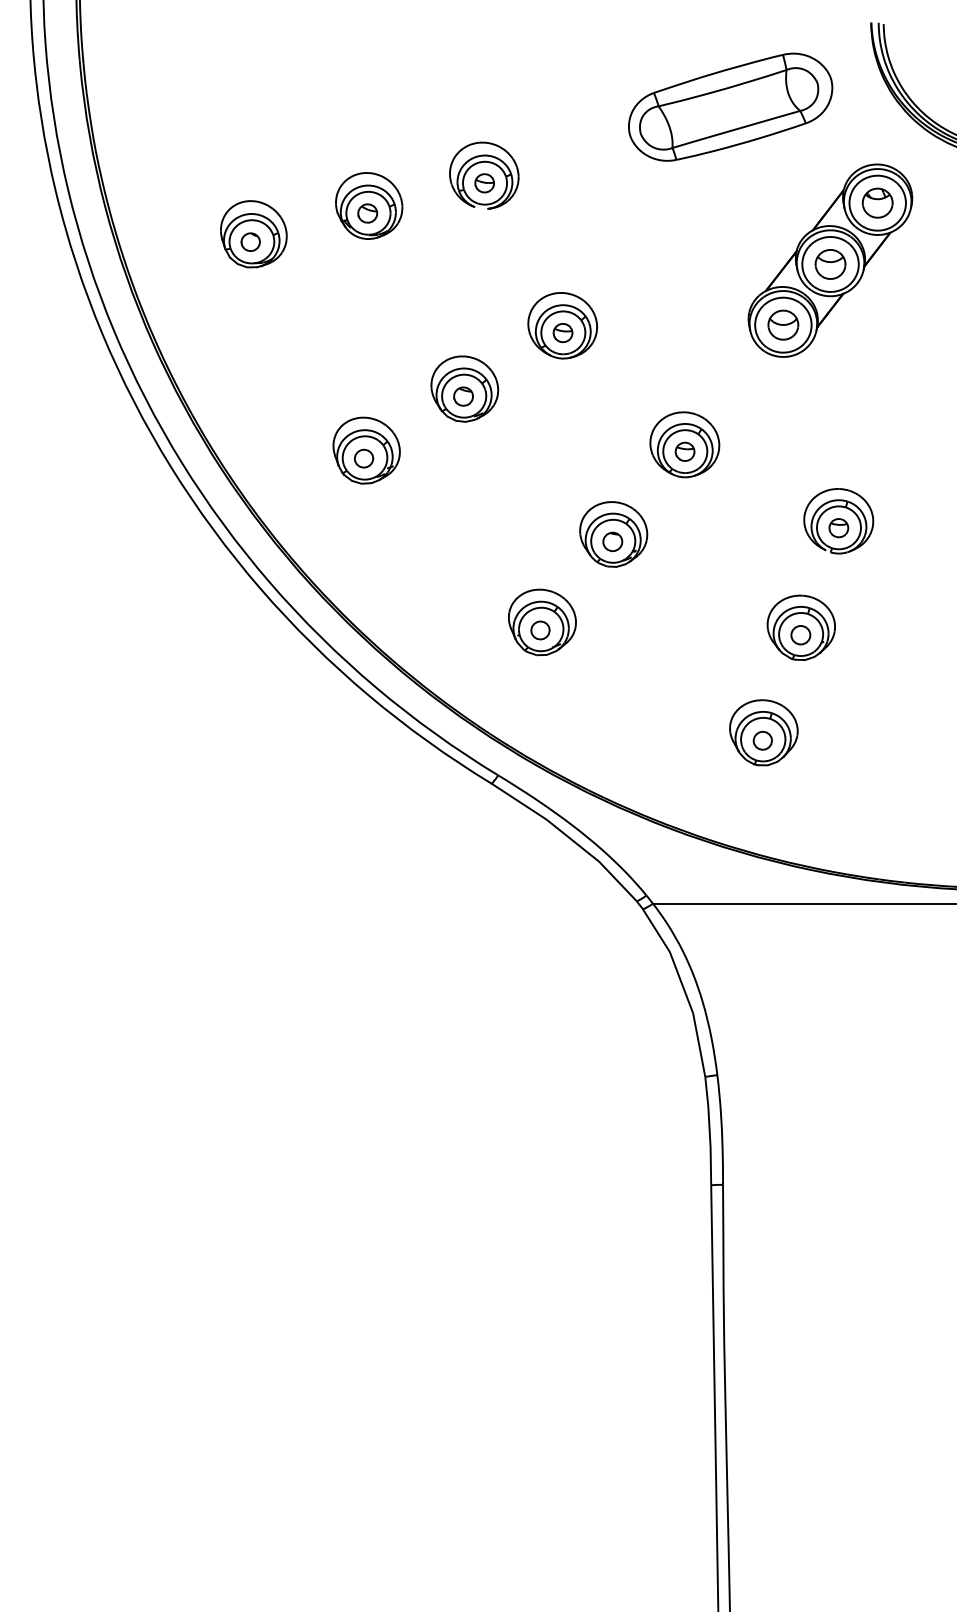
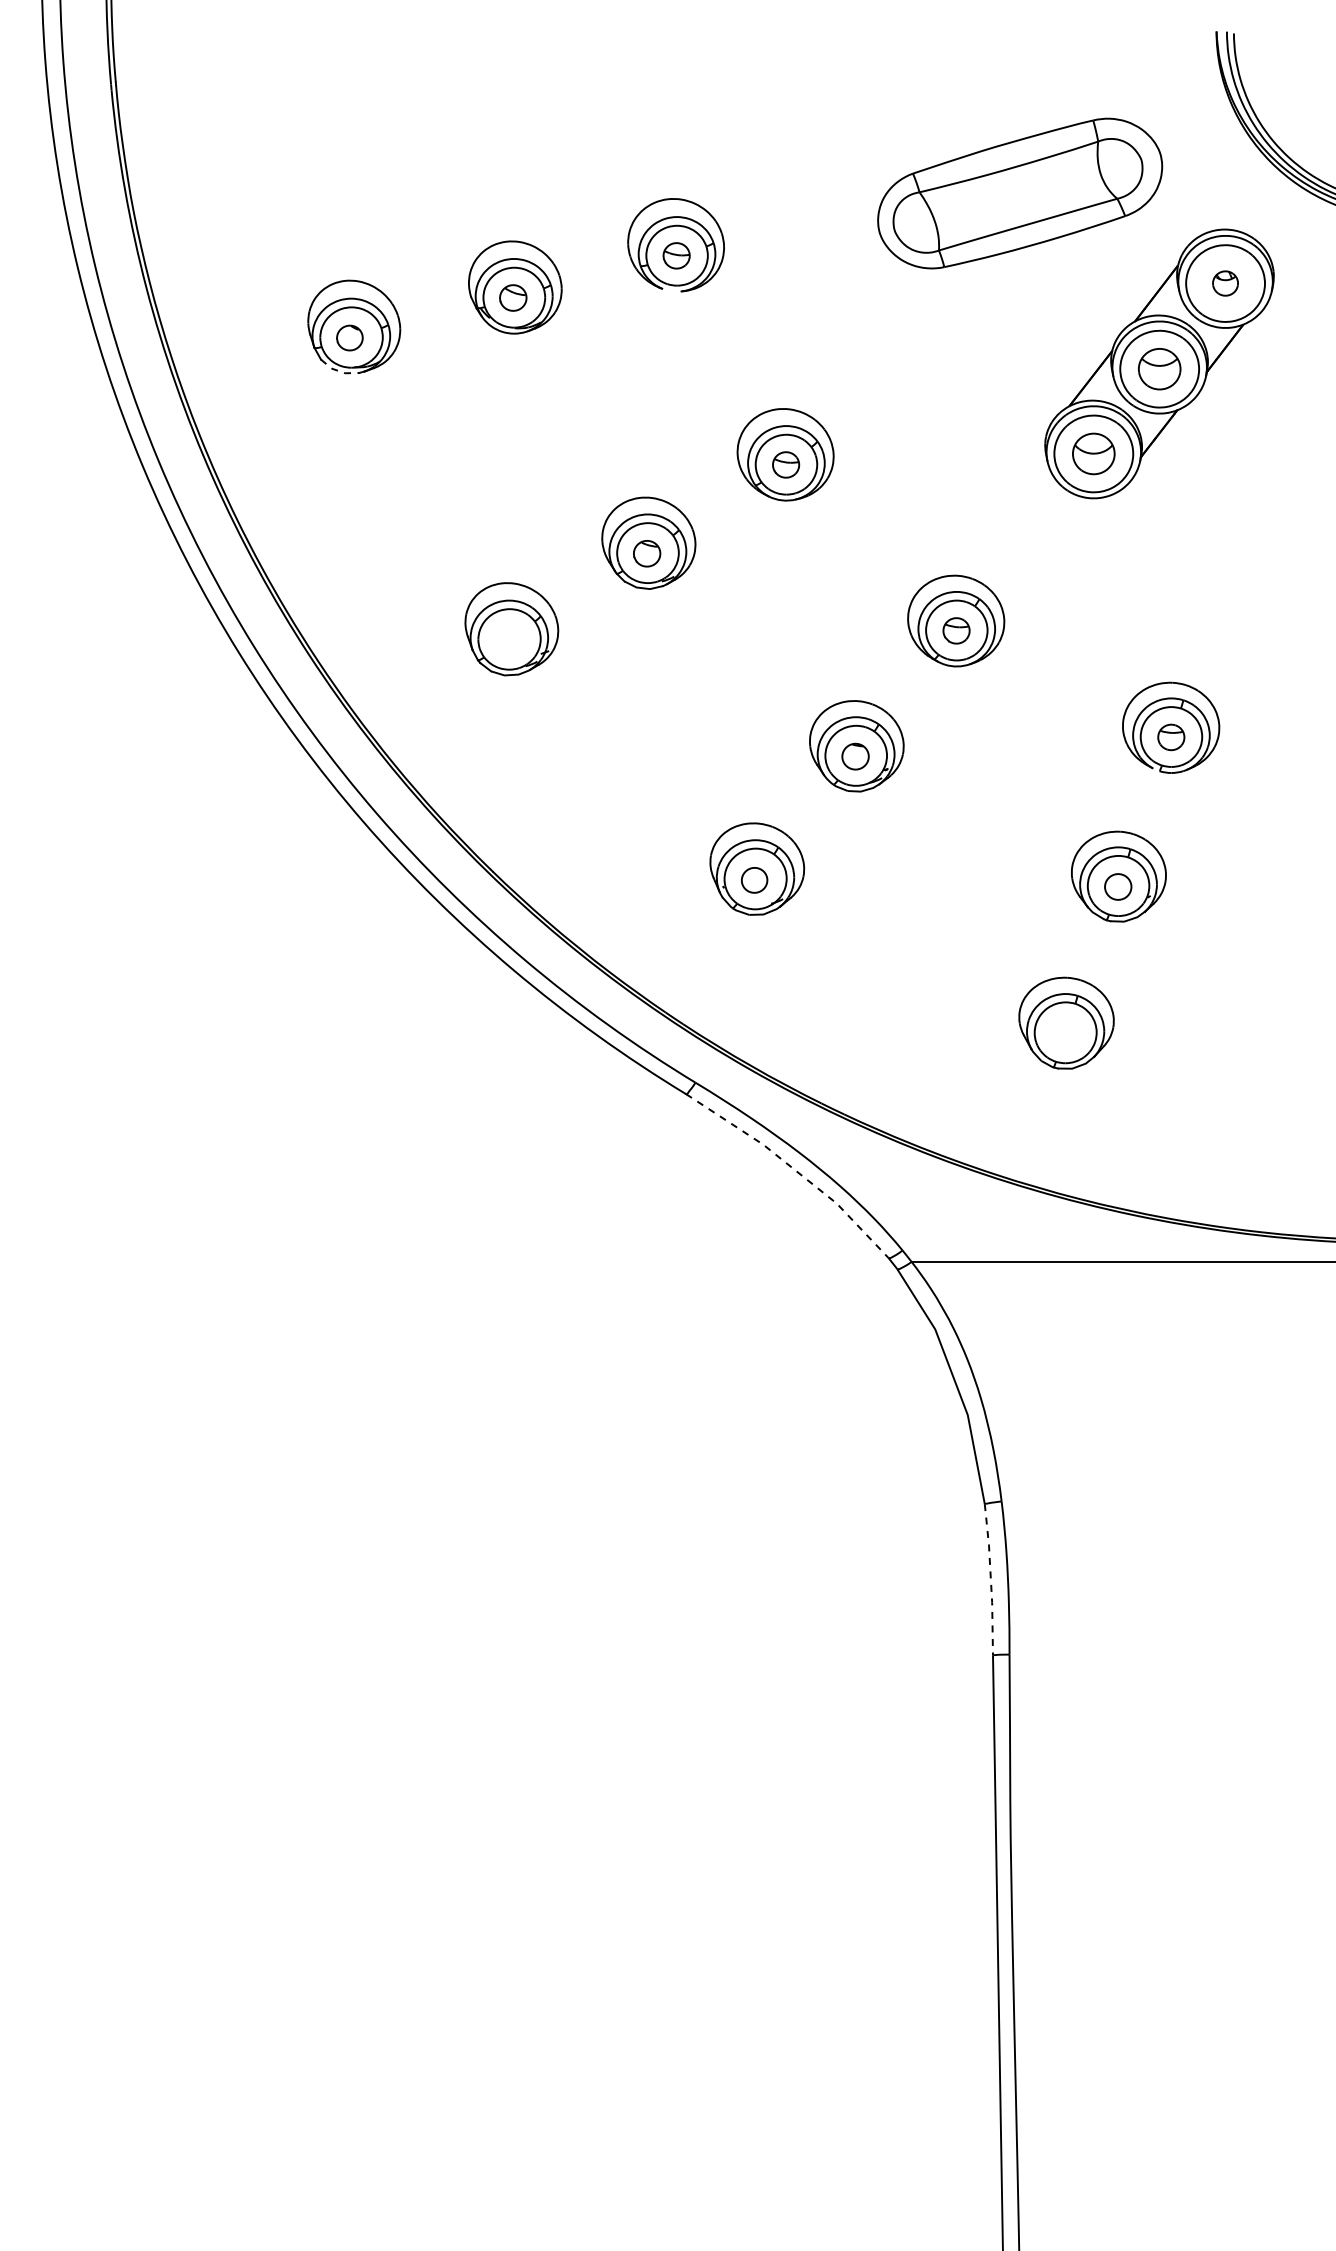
part: (730, 107) -> (1020, 193), moved
part: (877, 203) -> (1225, 283), size x0.6
line: (242, 266) -> (338, 371), solid -> dashed
part: (363, 458) -> (507, 640), removed
part: (762, 740) -> (1064, 1034), removed
line: (568, 836) -> (793, 1168), solid -> dashed
line: (709, 1131) -> (990, 1579), solid -> dashed

